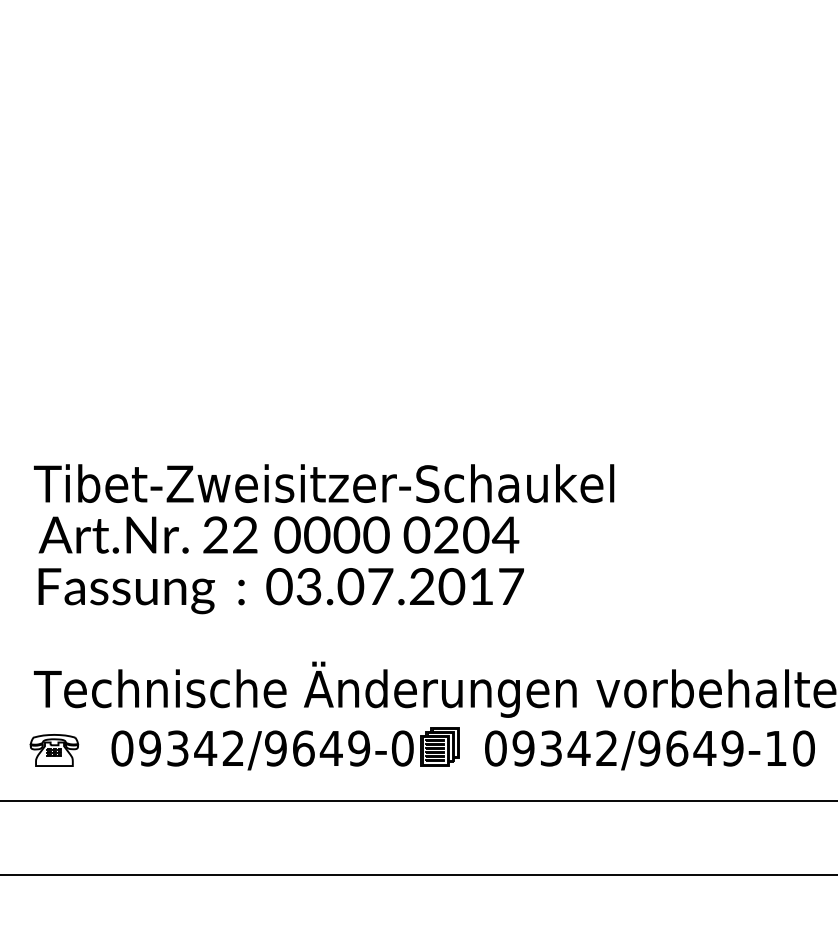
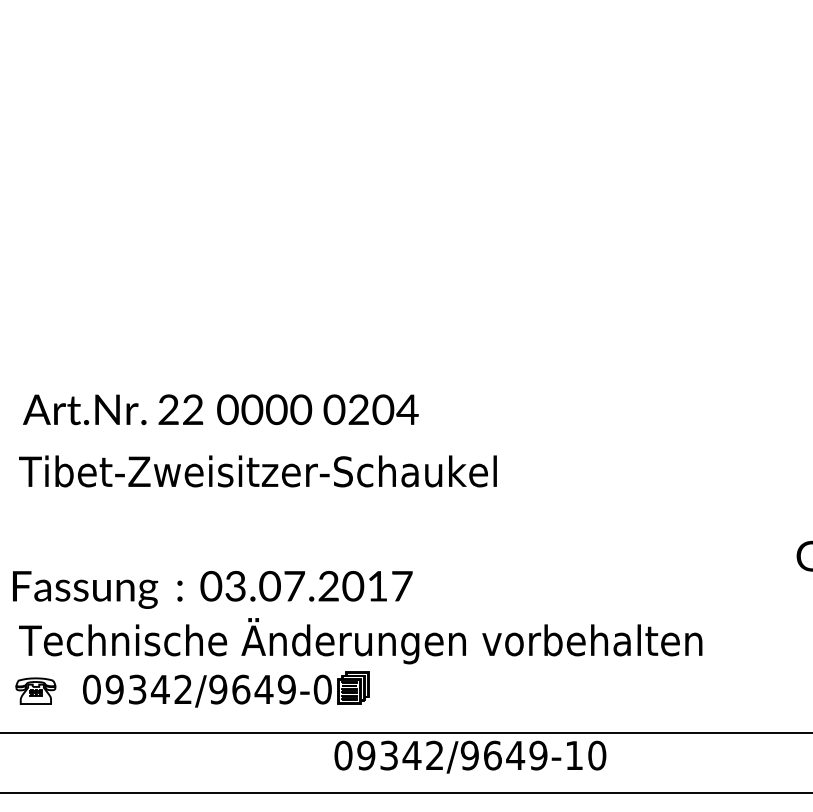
text: (278, 534) -> (220, 409), moved
text: (280, 590) -> (212, 589), moved
text: (650, 749) -> (470, 756), moved

